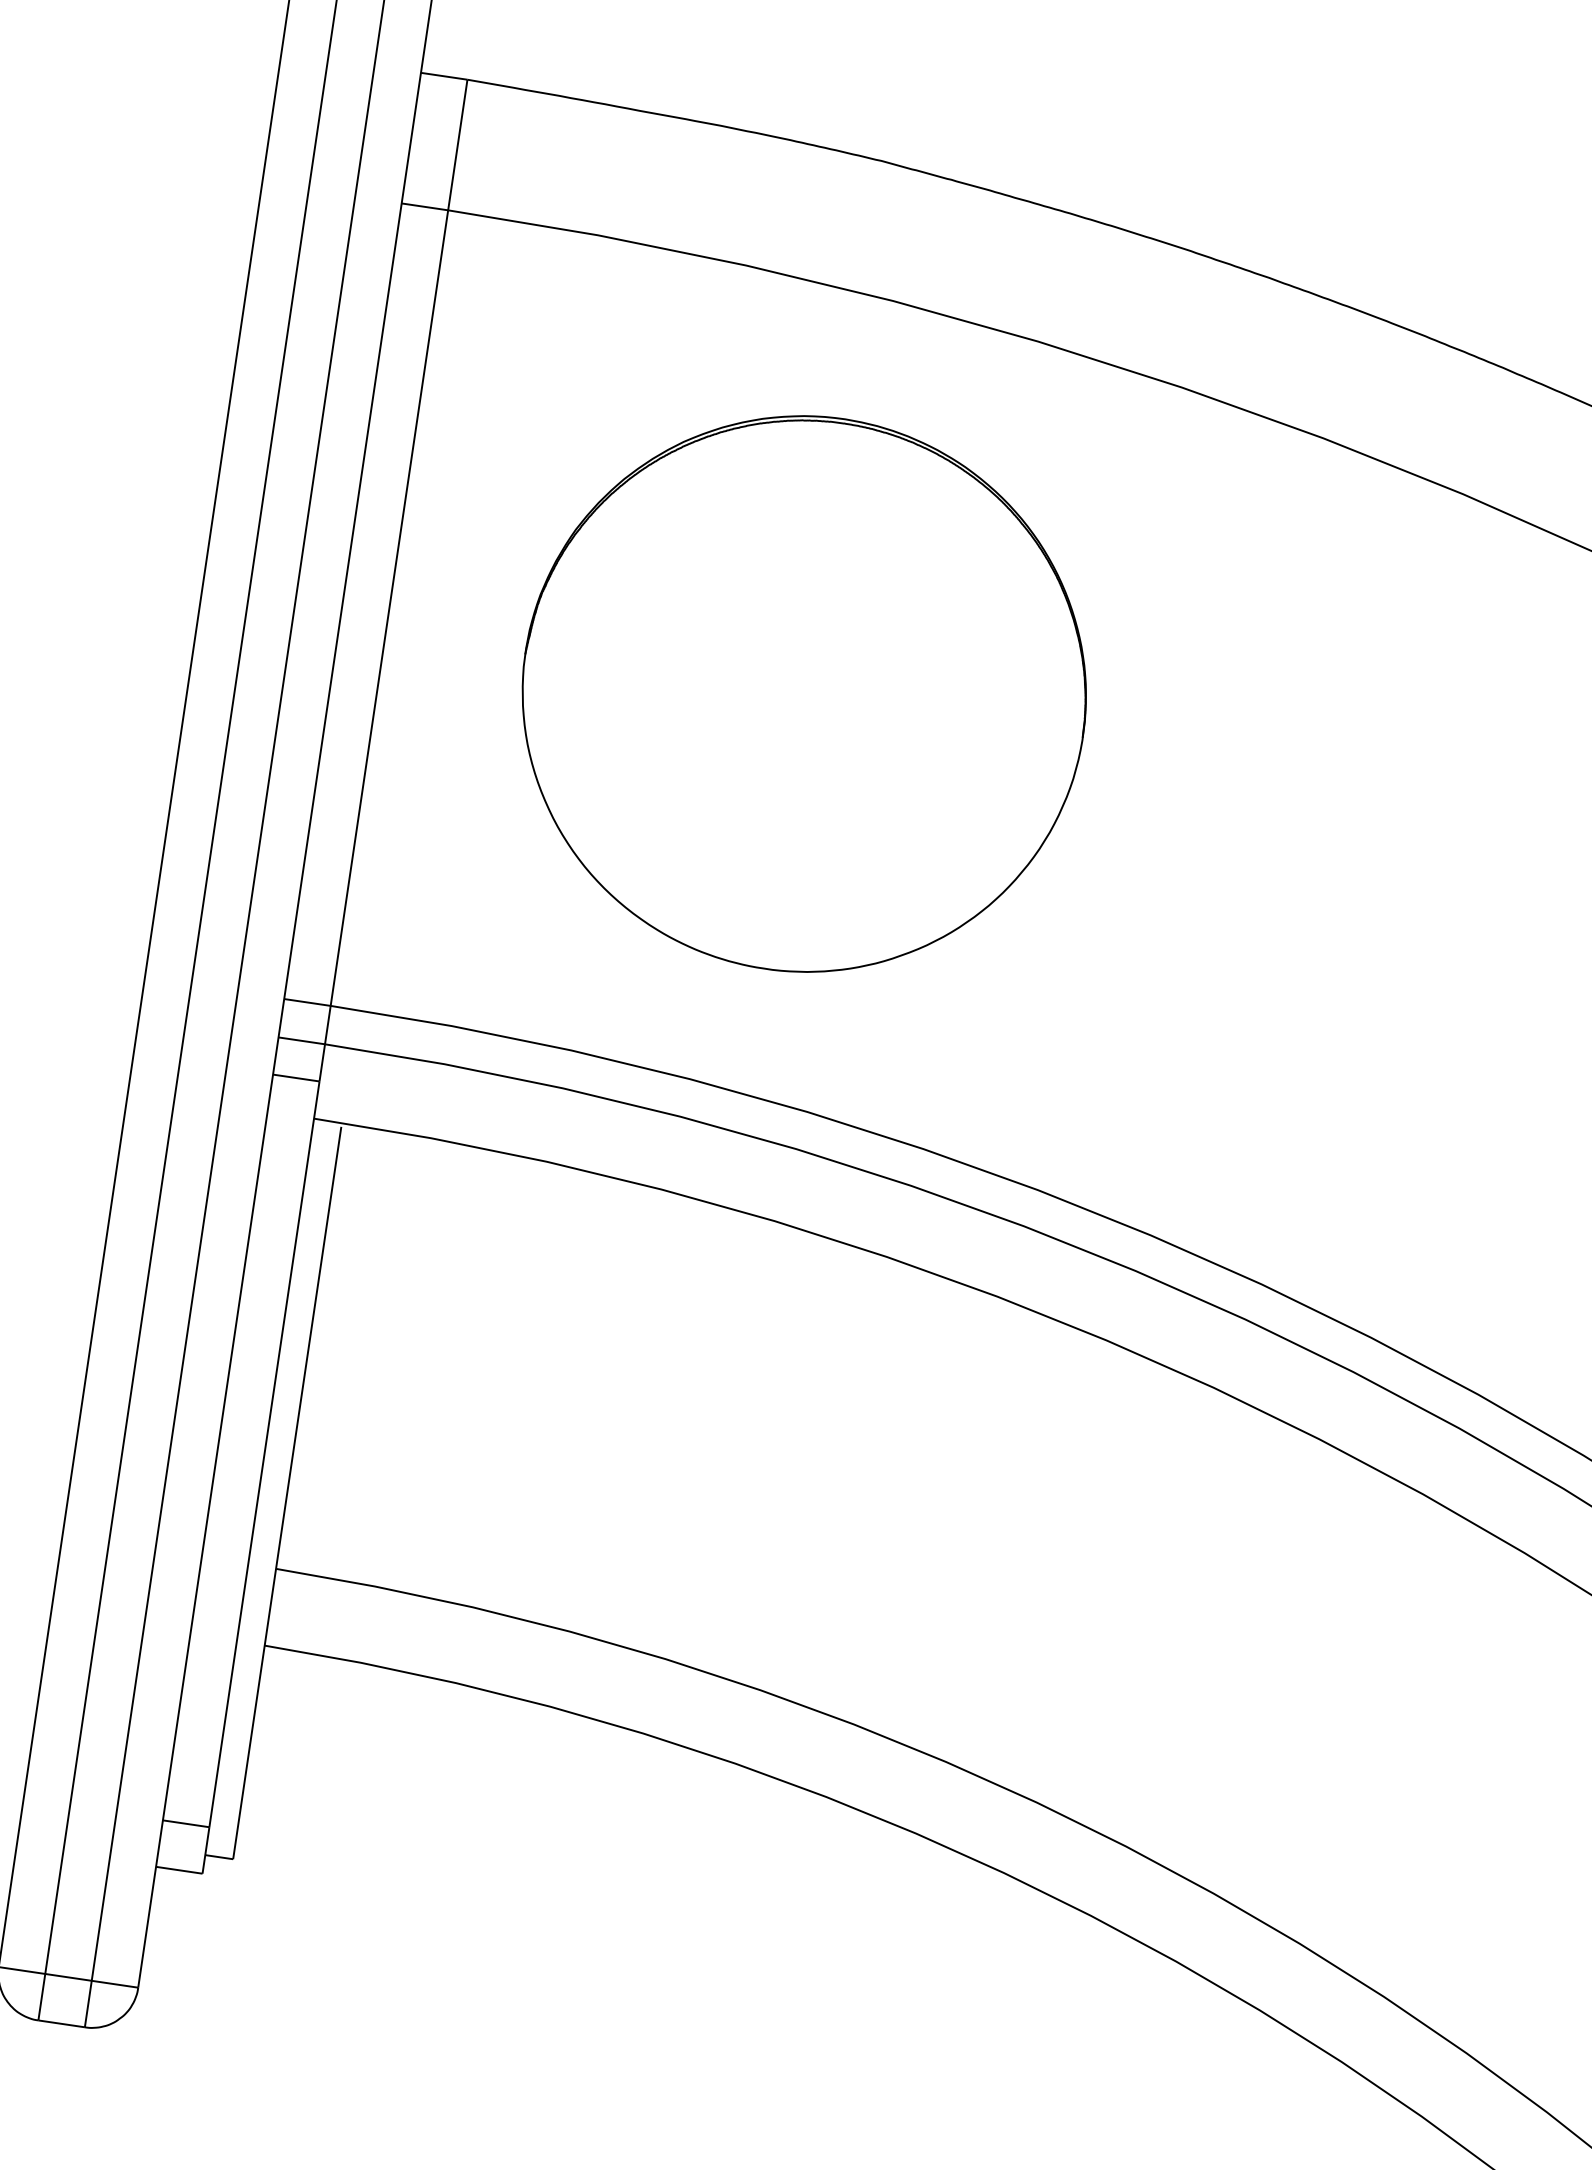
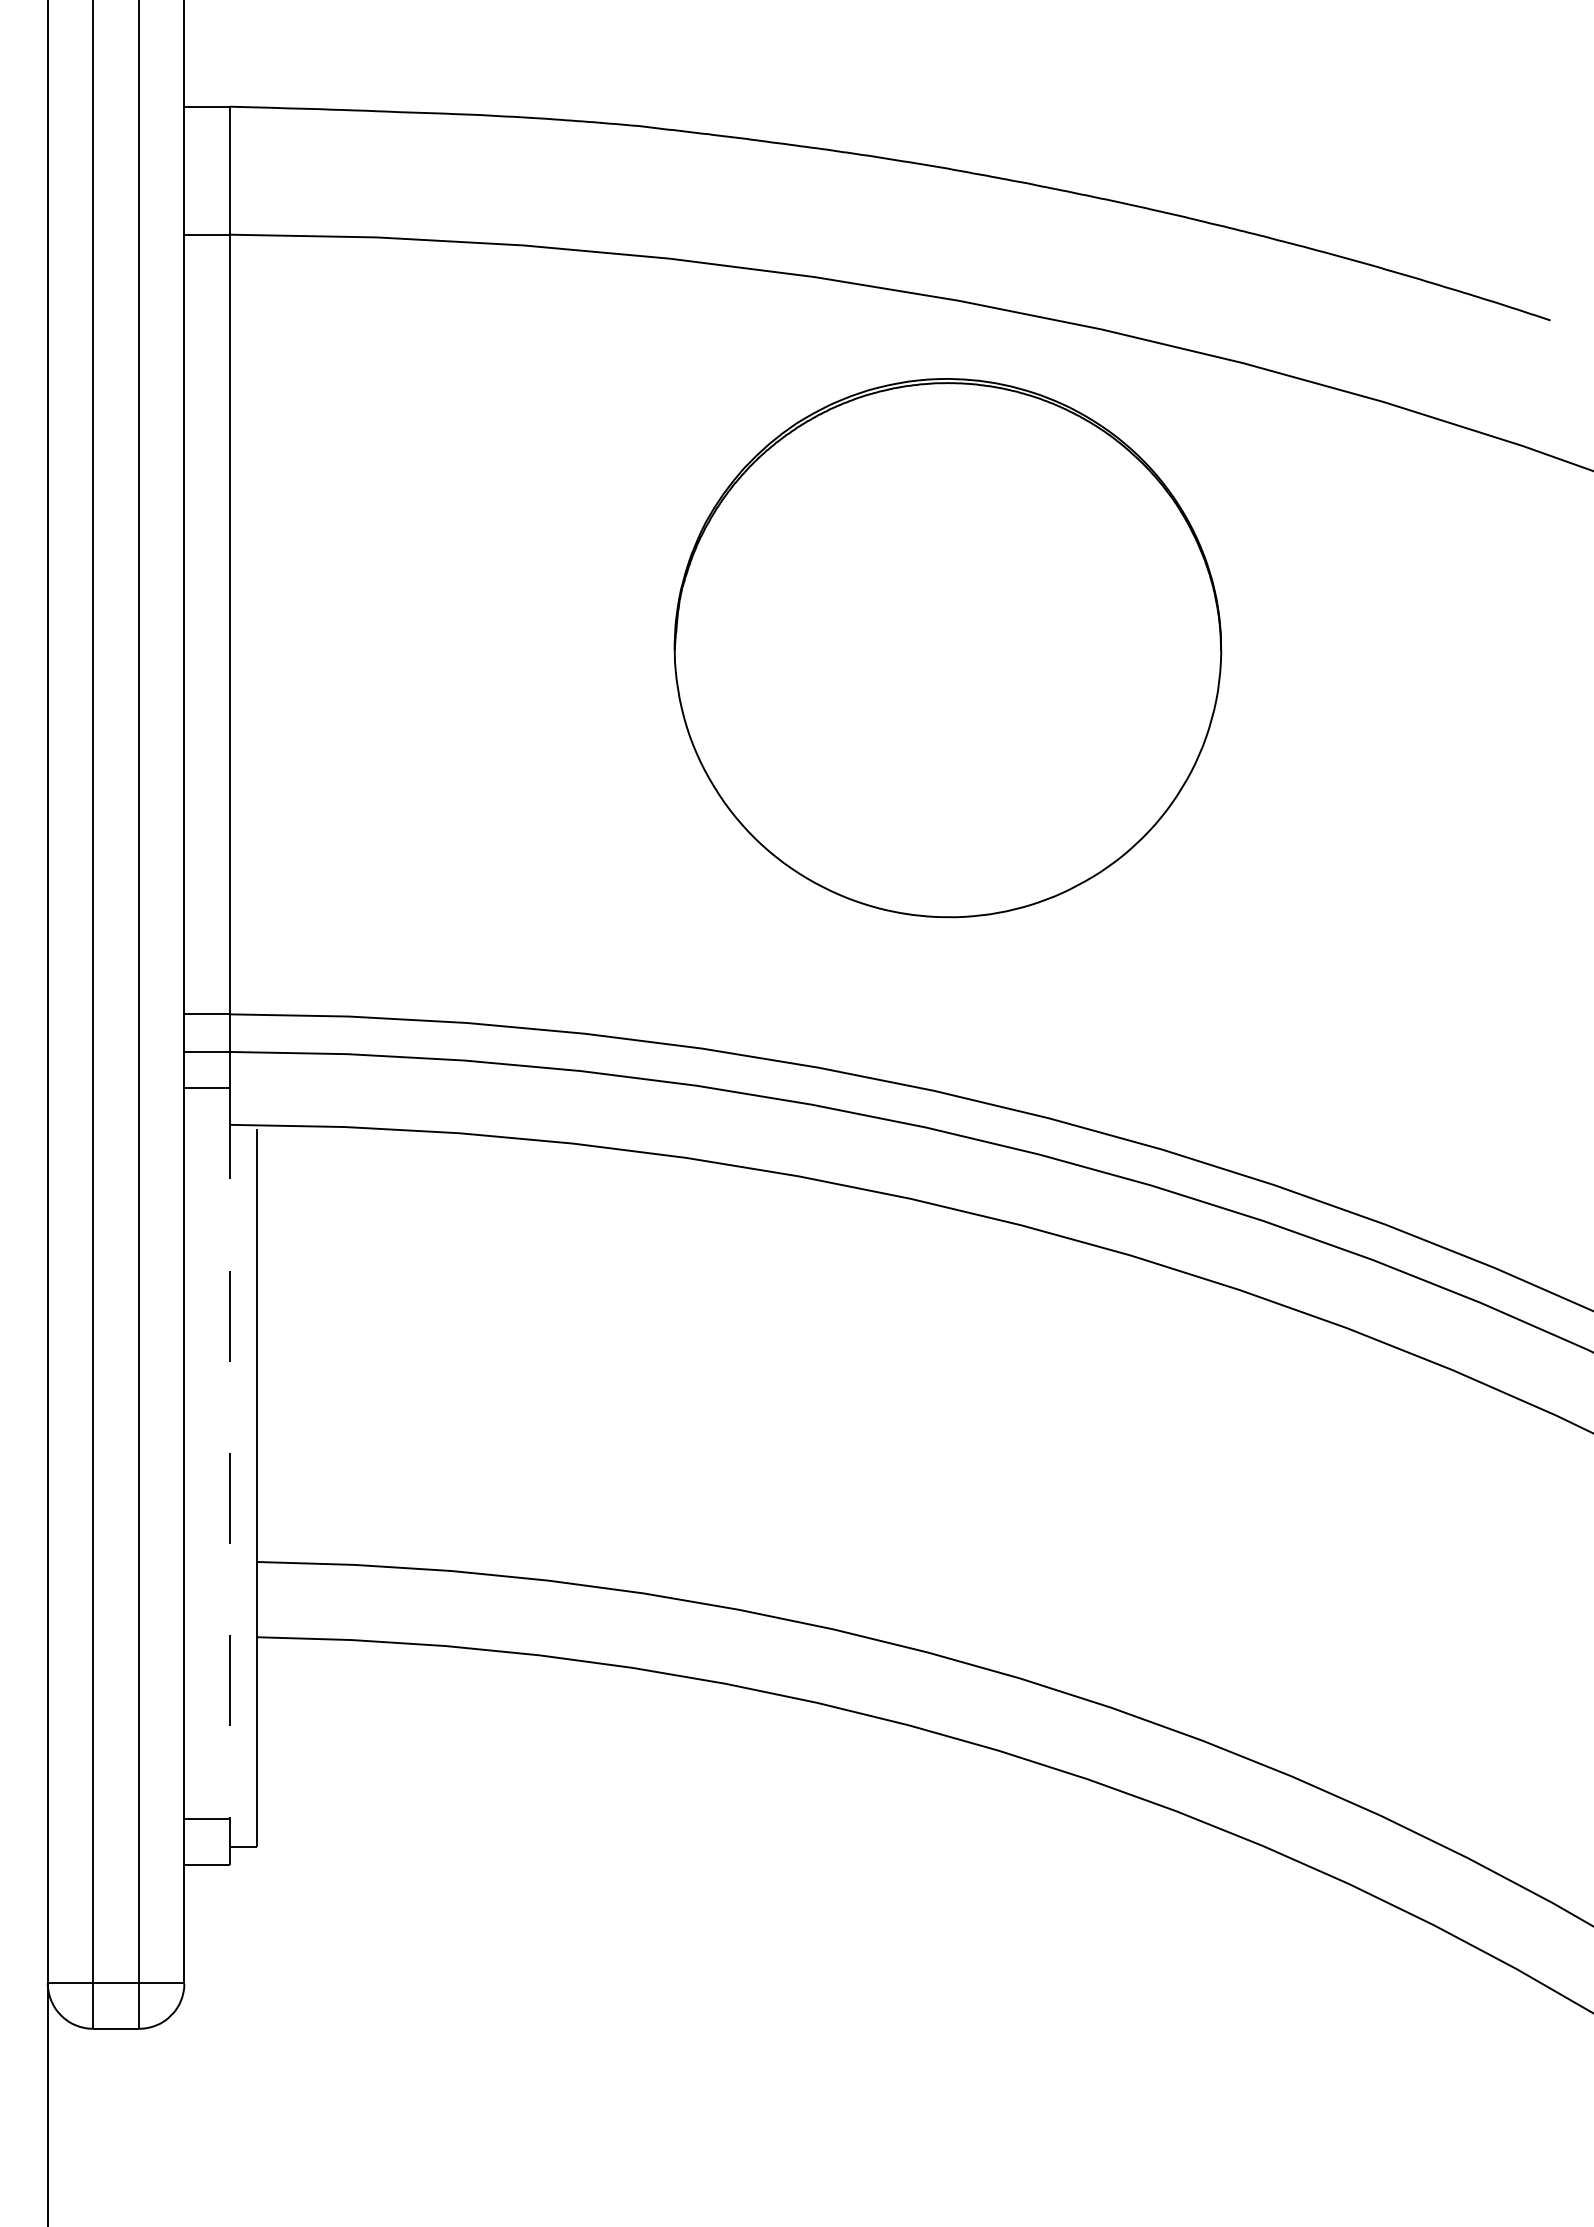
part: (803, 694) -> (947, 648), moved
line: (264, 1454) -> (229, 1454), solid -> dashed

